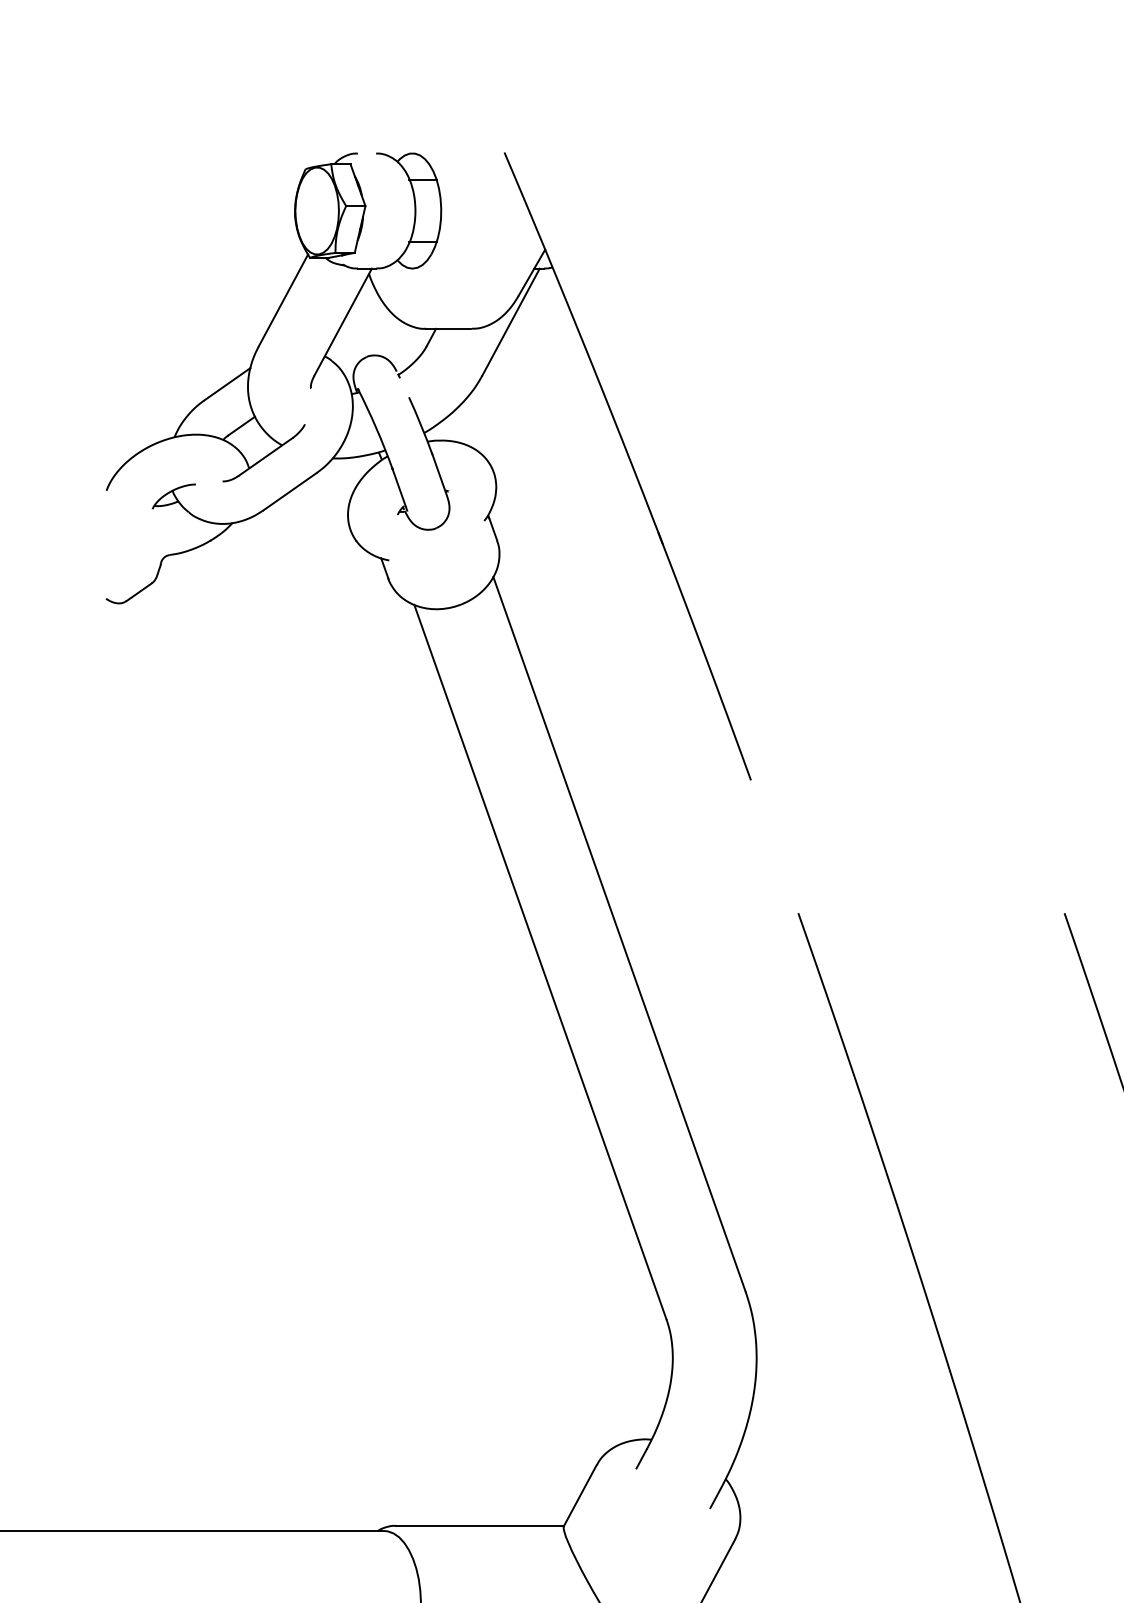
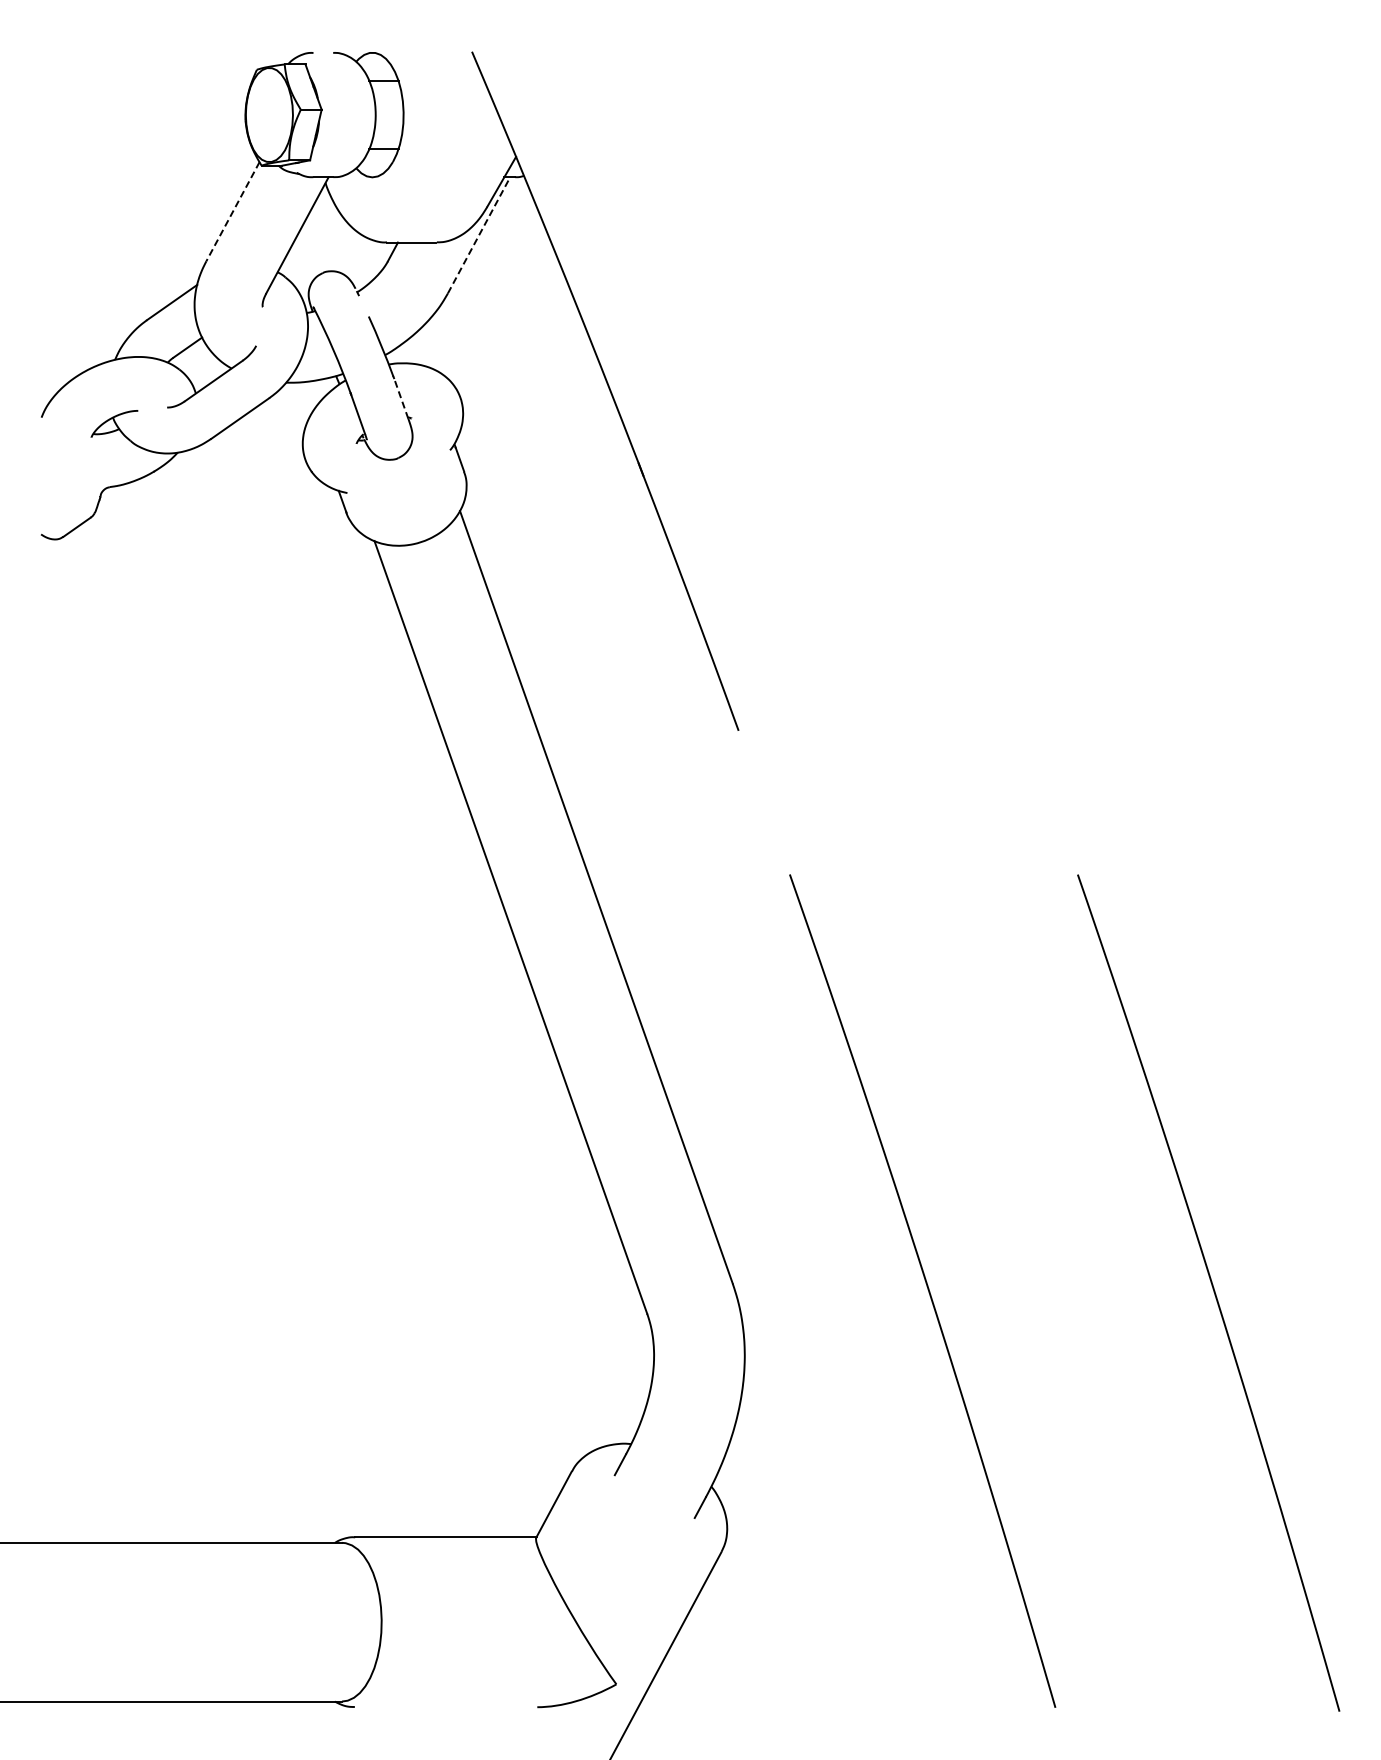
line: (283, 301) -> (232, 212), solid -> dashed
line: (511, 322) -> (479, 235), solid -> dashed
line: (439, 473) -> (401, 398), solid -> dashed

